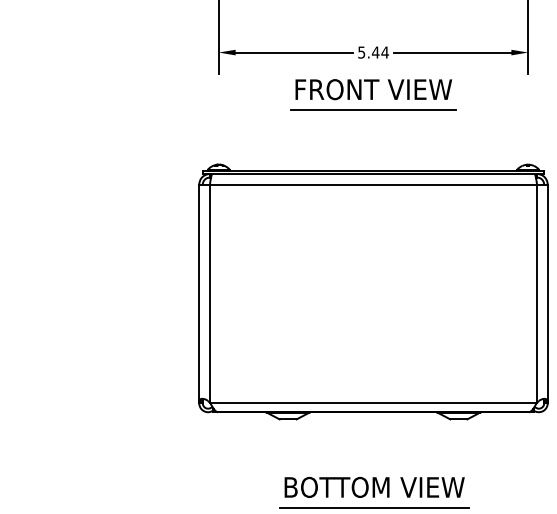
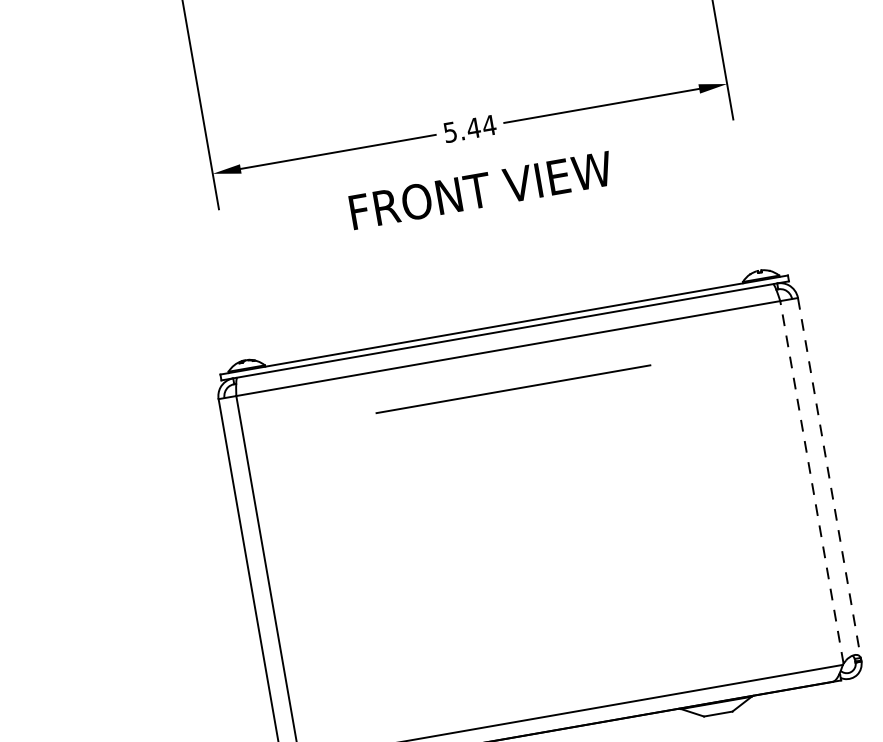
line: (373, 109) -> (513, 388), moved
line: (537, 293) -> (812, 481), solid -> dashed
line: (547, 294) -> (829, 480), solid -> dashed

